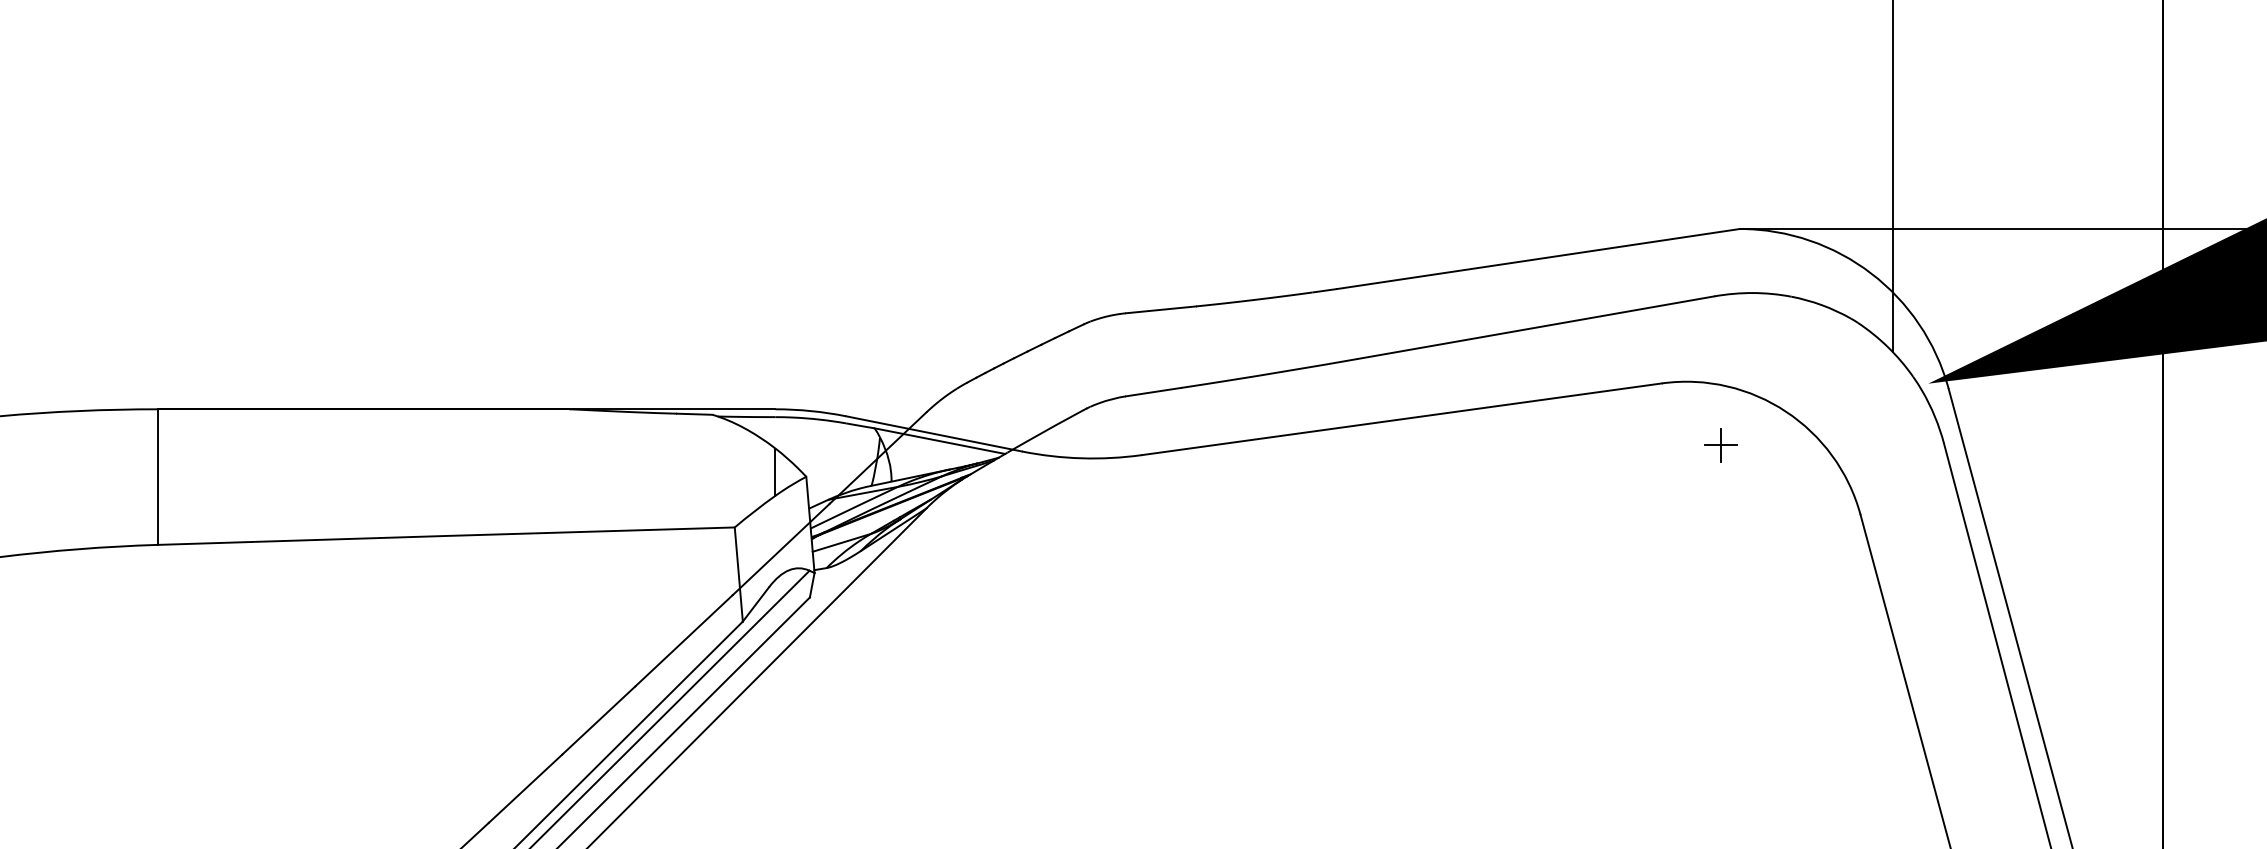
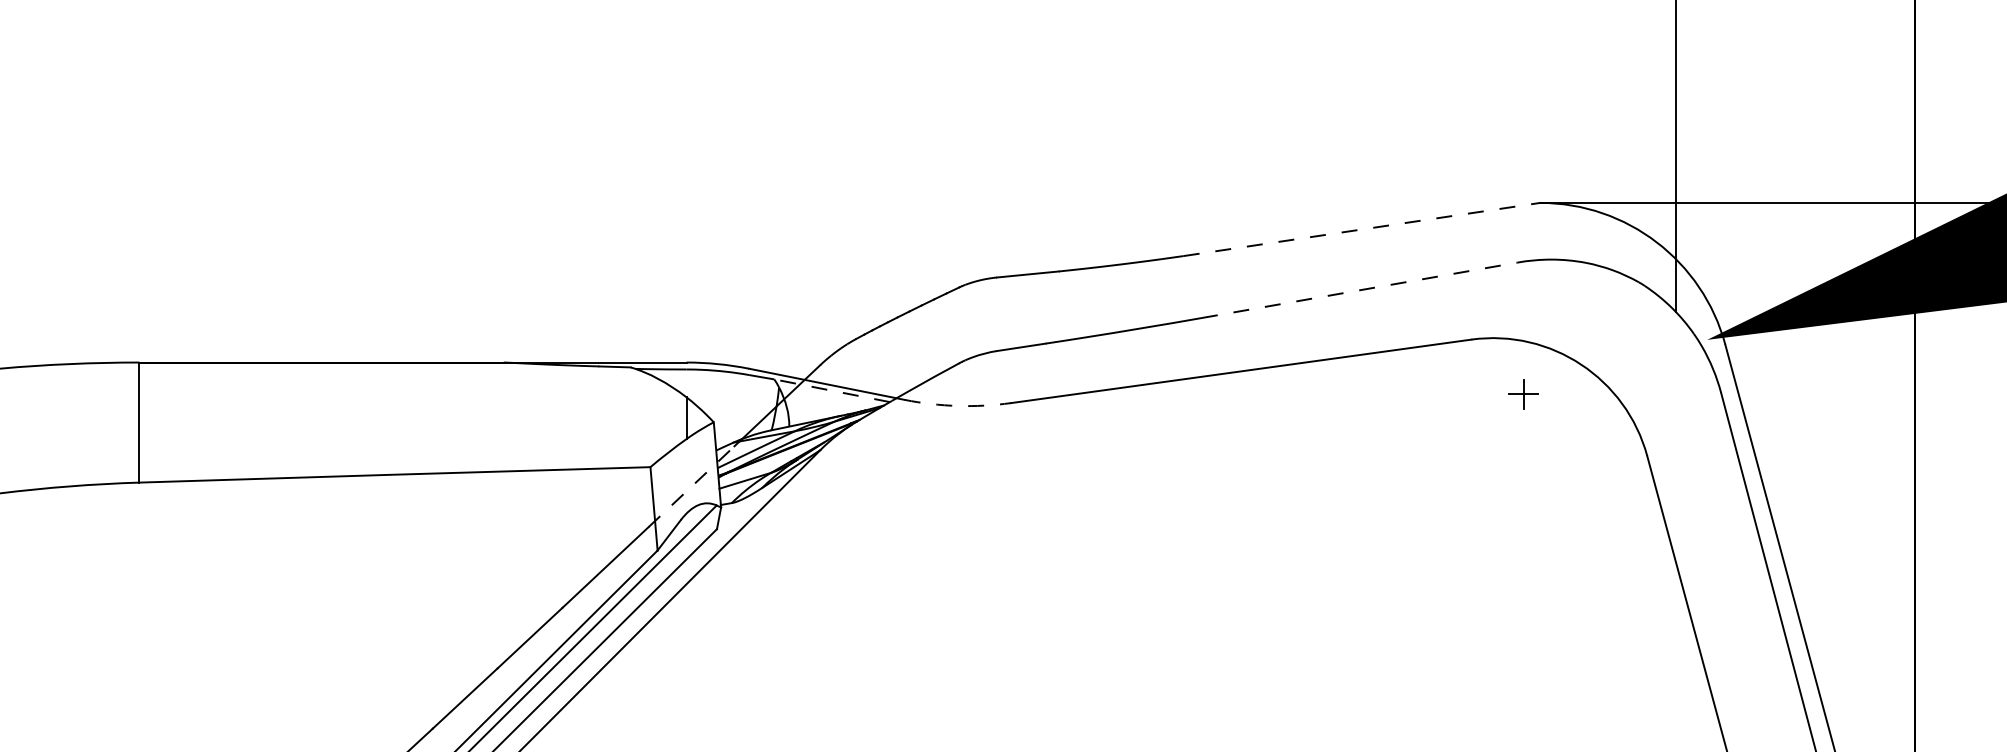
line: (1538, 259) -> (1362, 229), solid -> dashed
line: (1536, 327) -> (1360, 290), solid -> dashed
line: (939, 441) -> (831, 391), solid -> dashed
arc: (1081, 458) -> (957, 406), solid -> dashed
line: (781, 549) -> (691, 486), solid -> dashed

